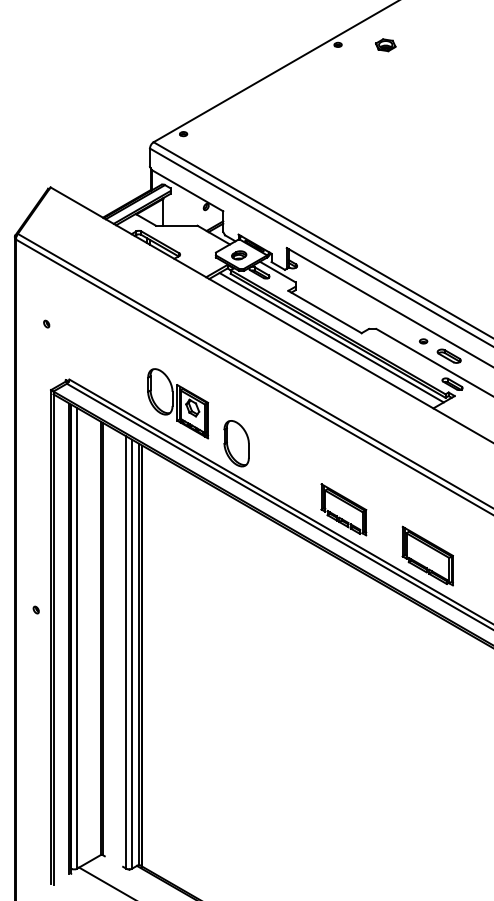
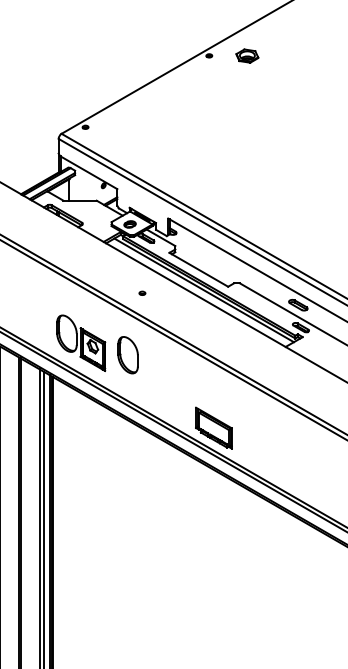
part: (385, 45) -> (247, 56), size x1.4
part: (423, 341) -> (142, 293), moved
part: (236, 443) -> (127, 355), moved
part: (427, 555) -> (280, 464), removed

